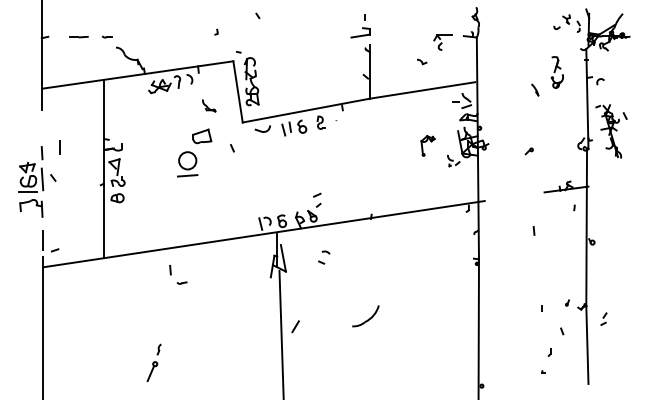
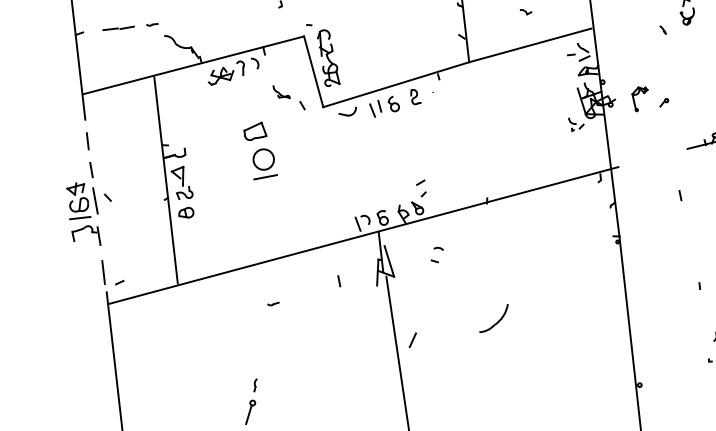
part: (78, 36) -> (118, 28), size x1.43
part: (535, 90) -> (663, 30), size x0.62
part: (202, 136) -> (255, 131), moved
part: (427, 145) -> (640, 98), moved
line: (59, 147) -> (87, 141), moved
line: (232, 148) -> (302, 105), moved
line: (170, 269) -> (339, 280), moved

